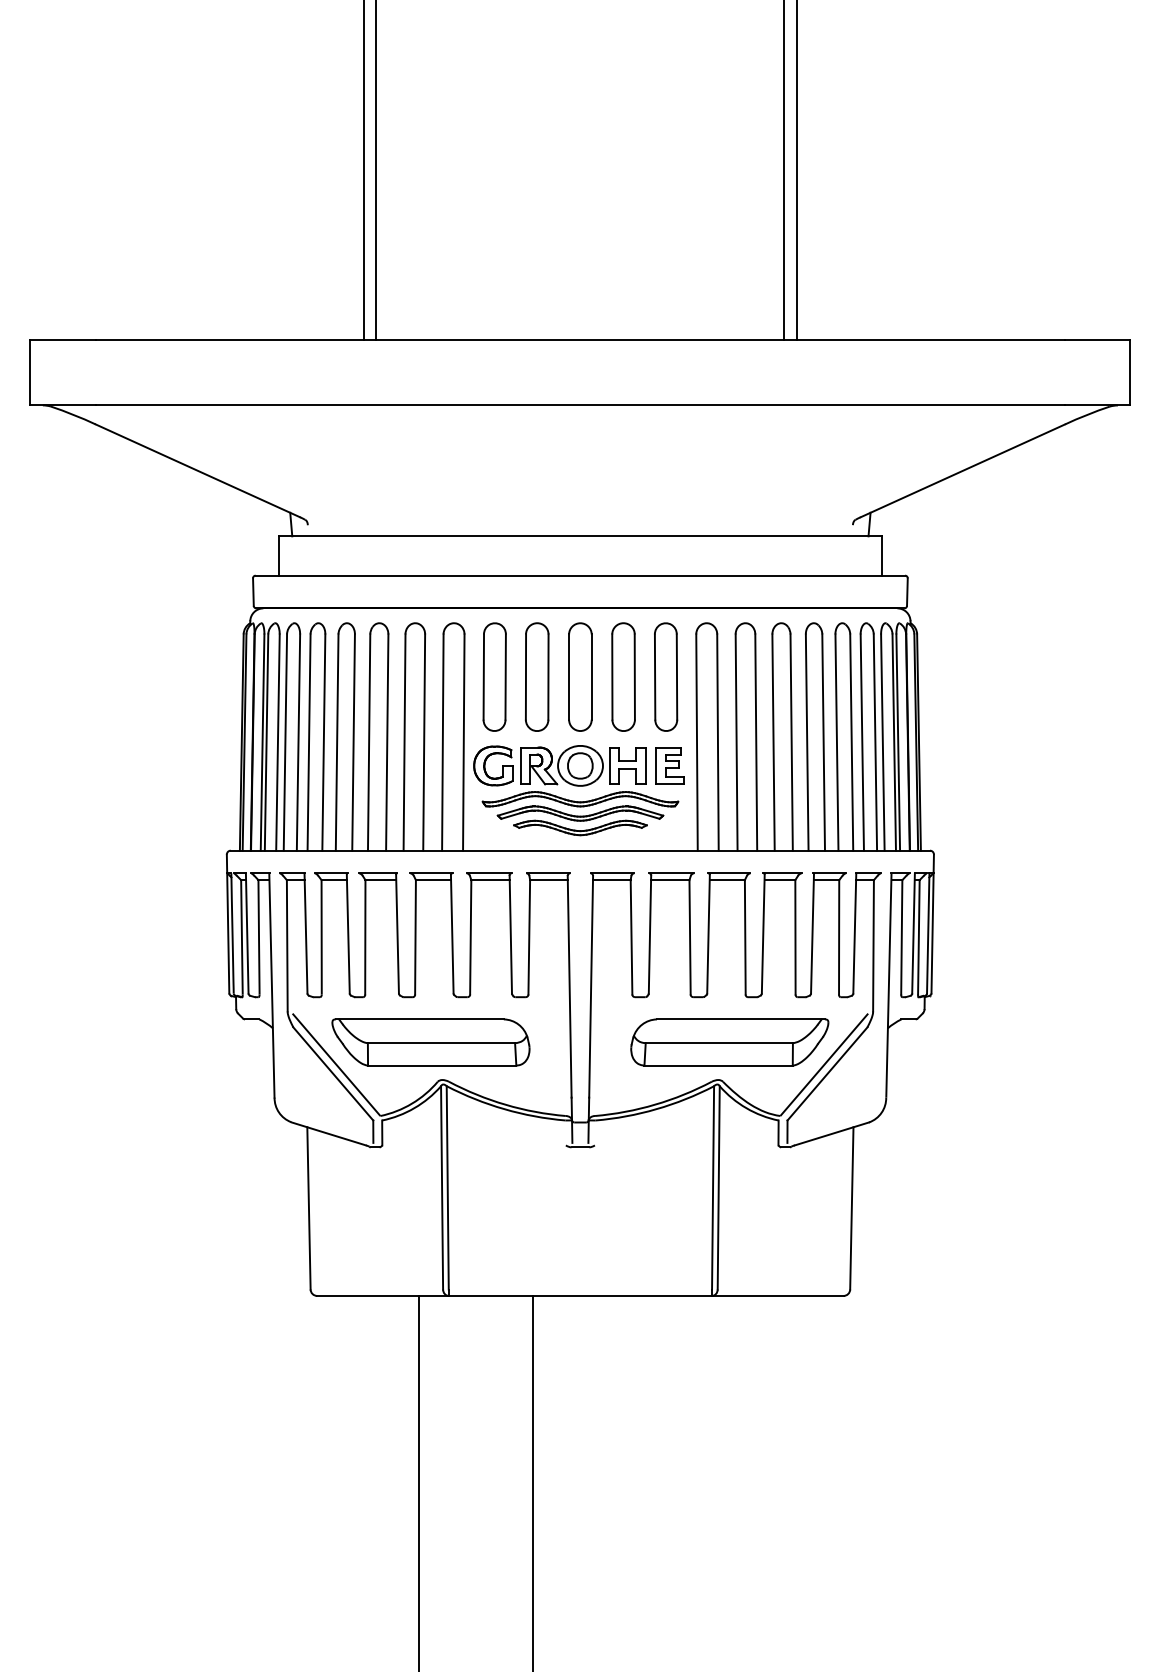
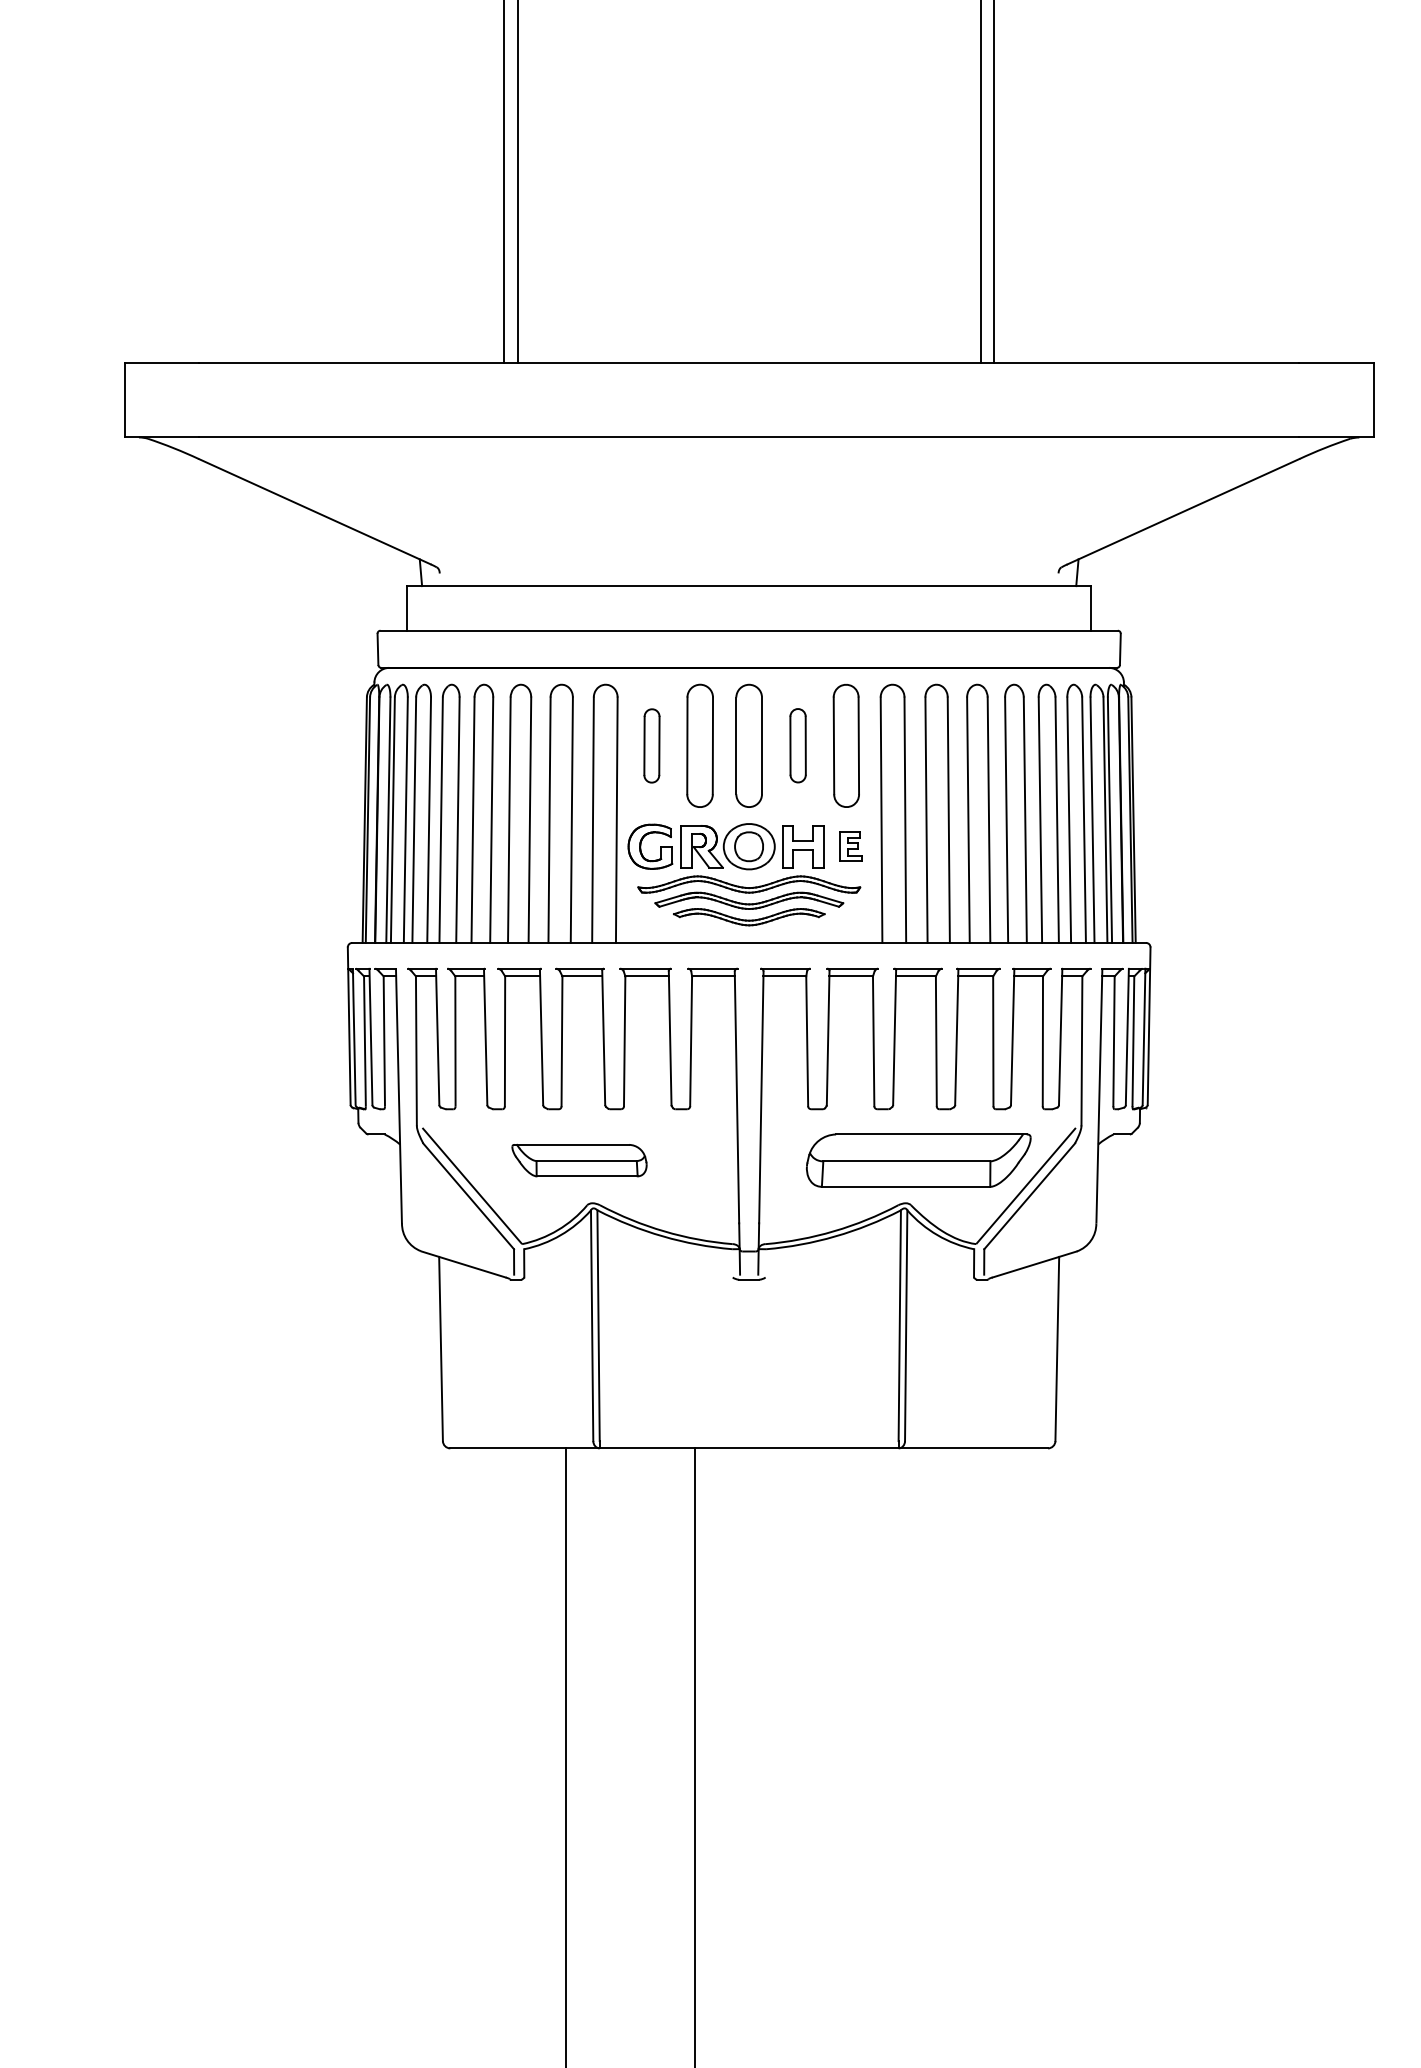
part: (494, 676) -> (651, 745), size x0.6
part: (622, 676) -> (797, 745), size x0.6
part: (669, 765) -> (850, 846), size x0.7
part: (430, 1042) -> (579, 1160), size x0.6

